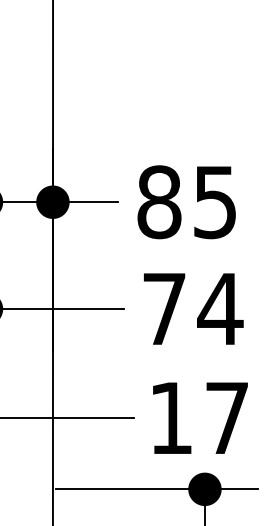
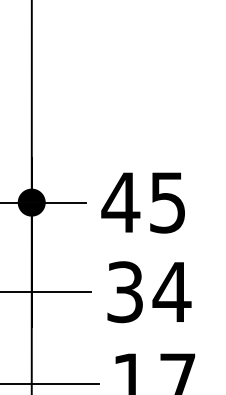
text: (158, 202) -> (120, 202), 85 -> 45
text: (164, 309) -> (125, 292), 74 -> 34

